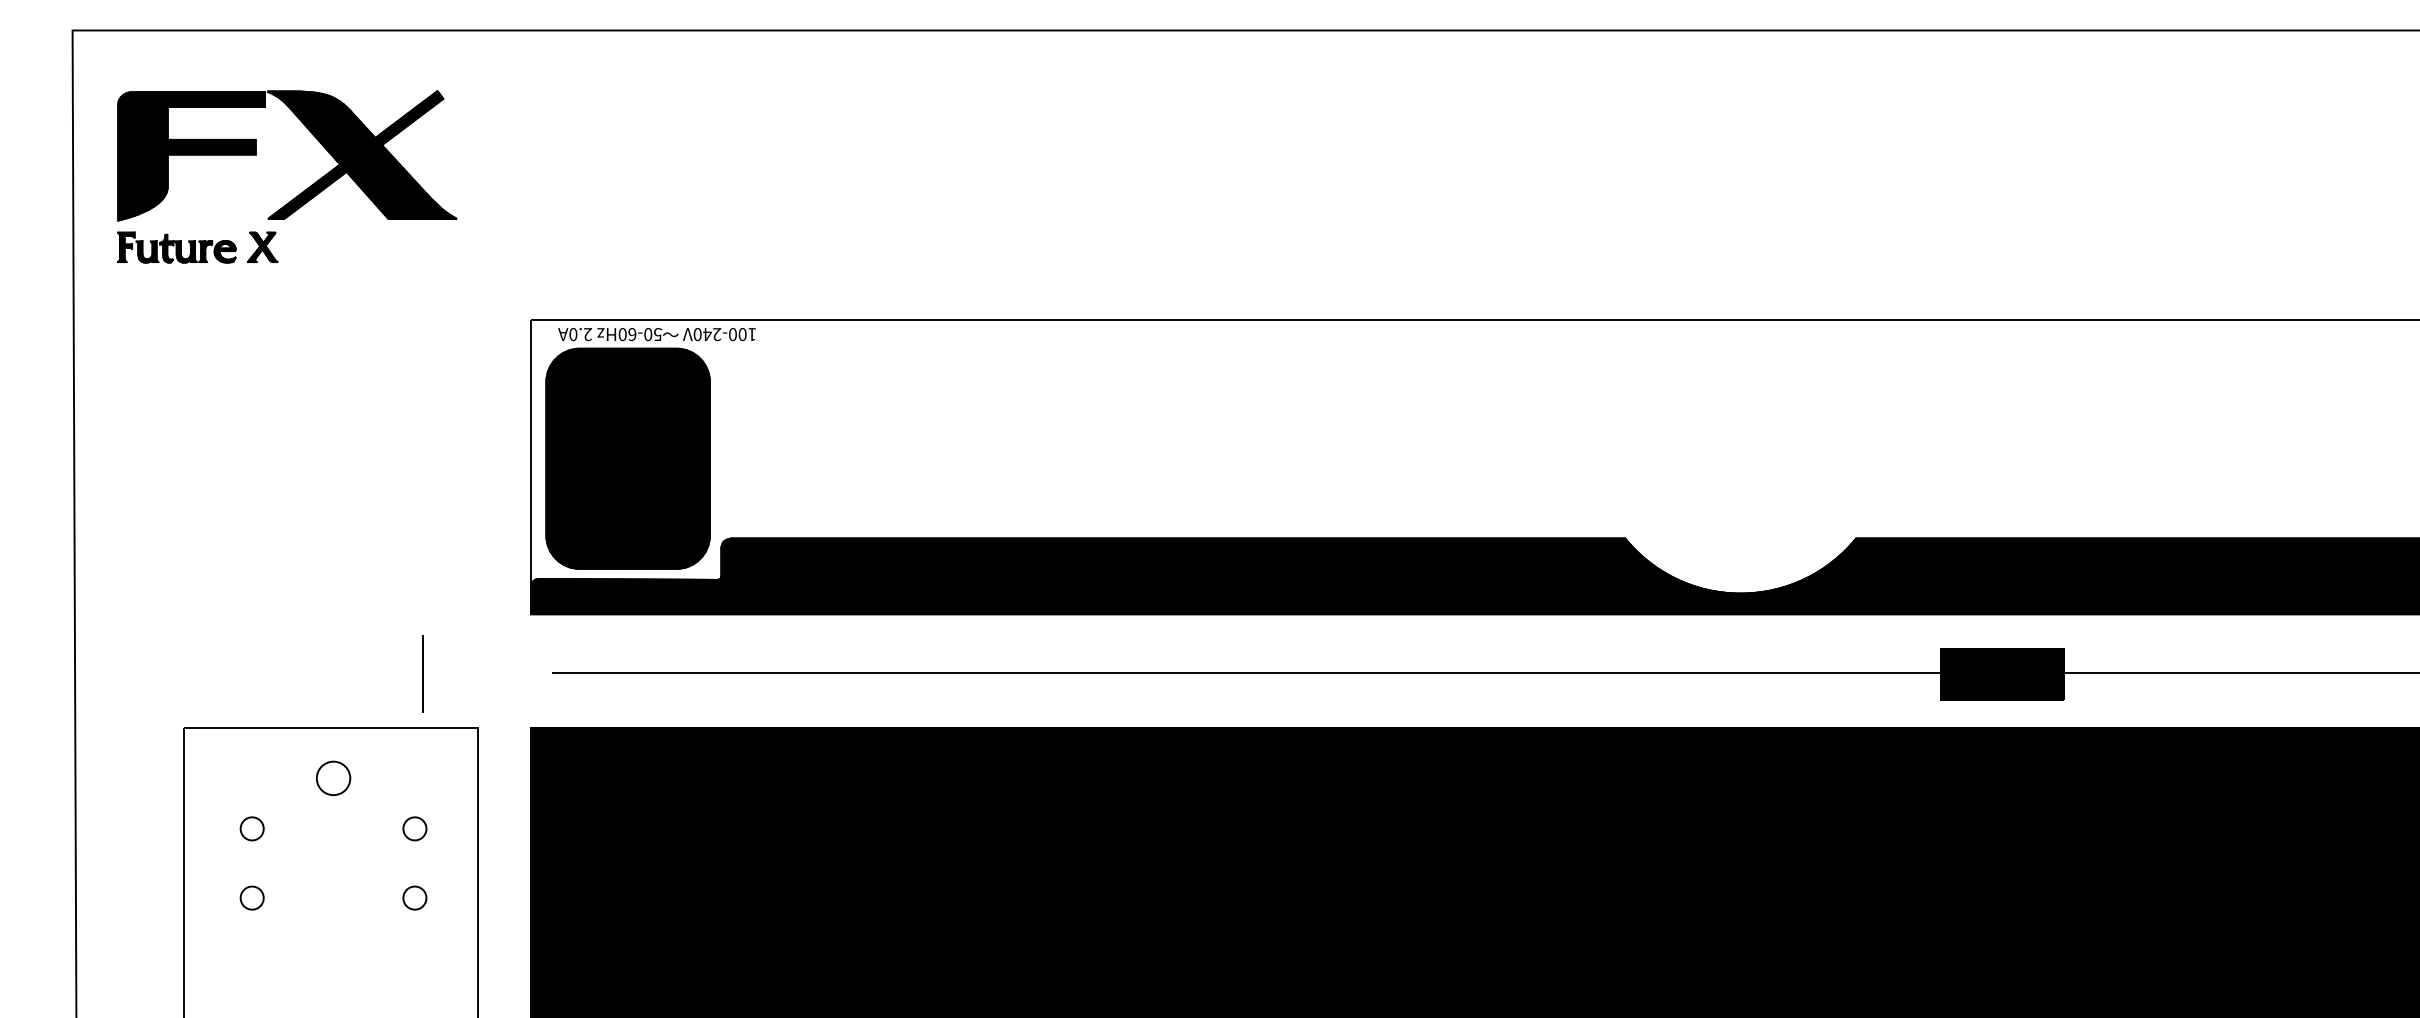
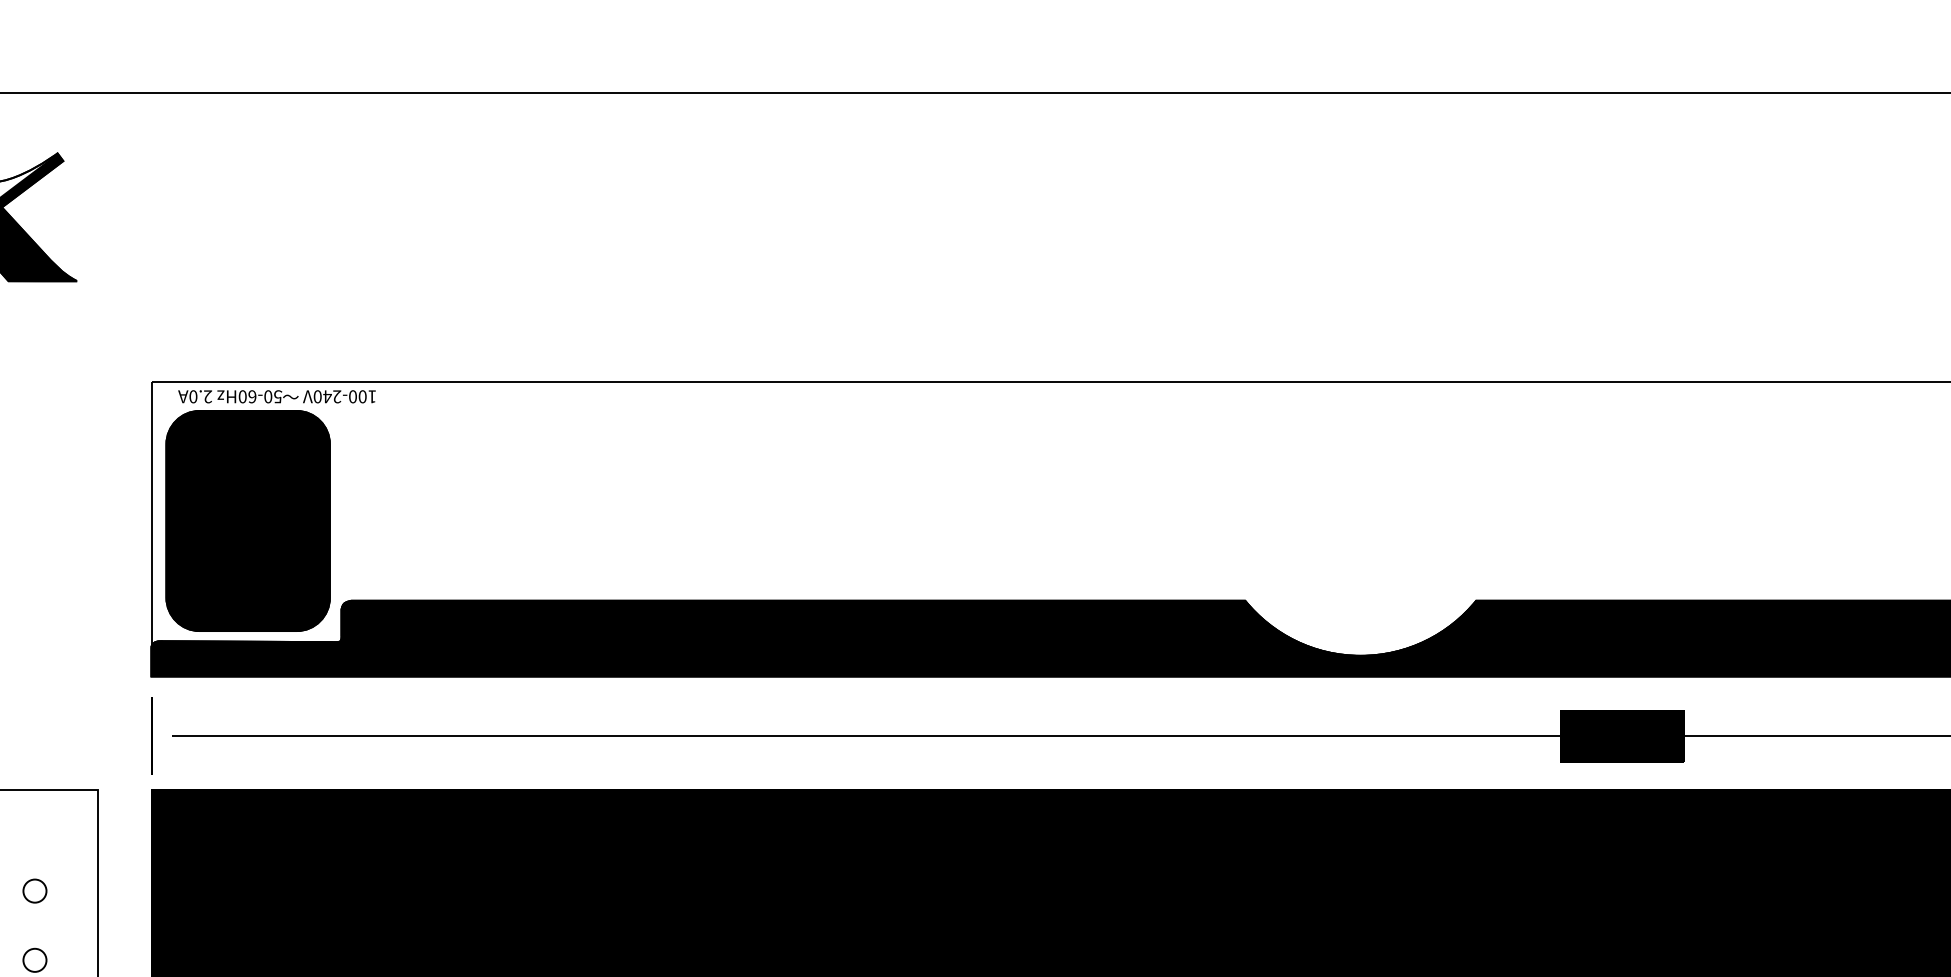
line: (422, 673) -> (151, 735), moved

